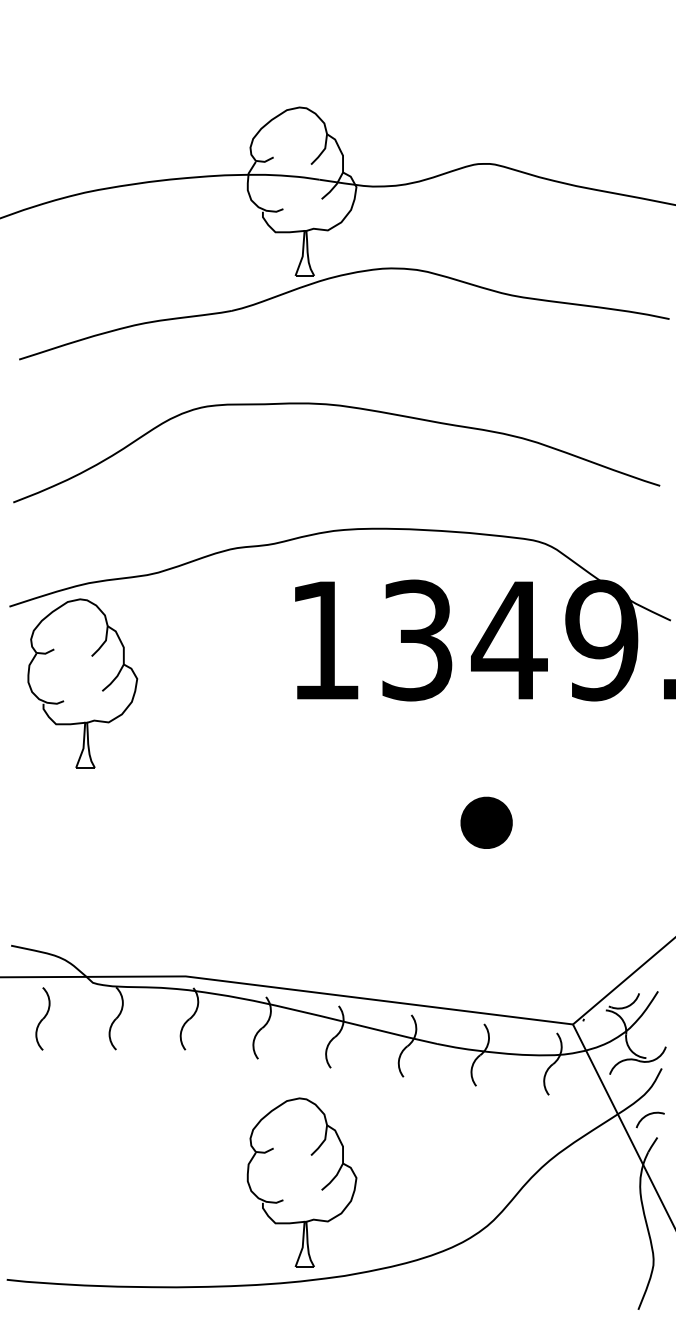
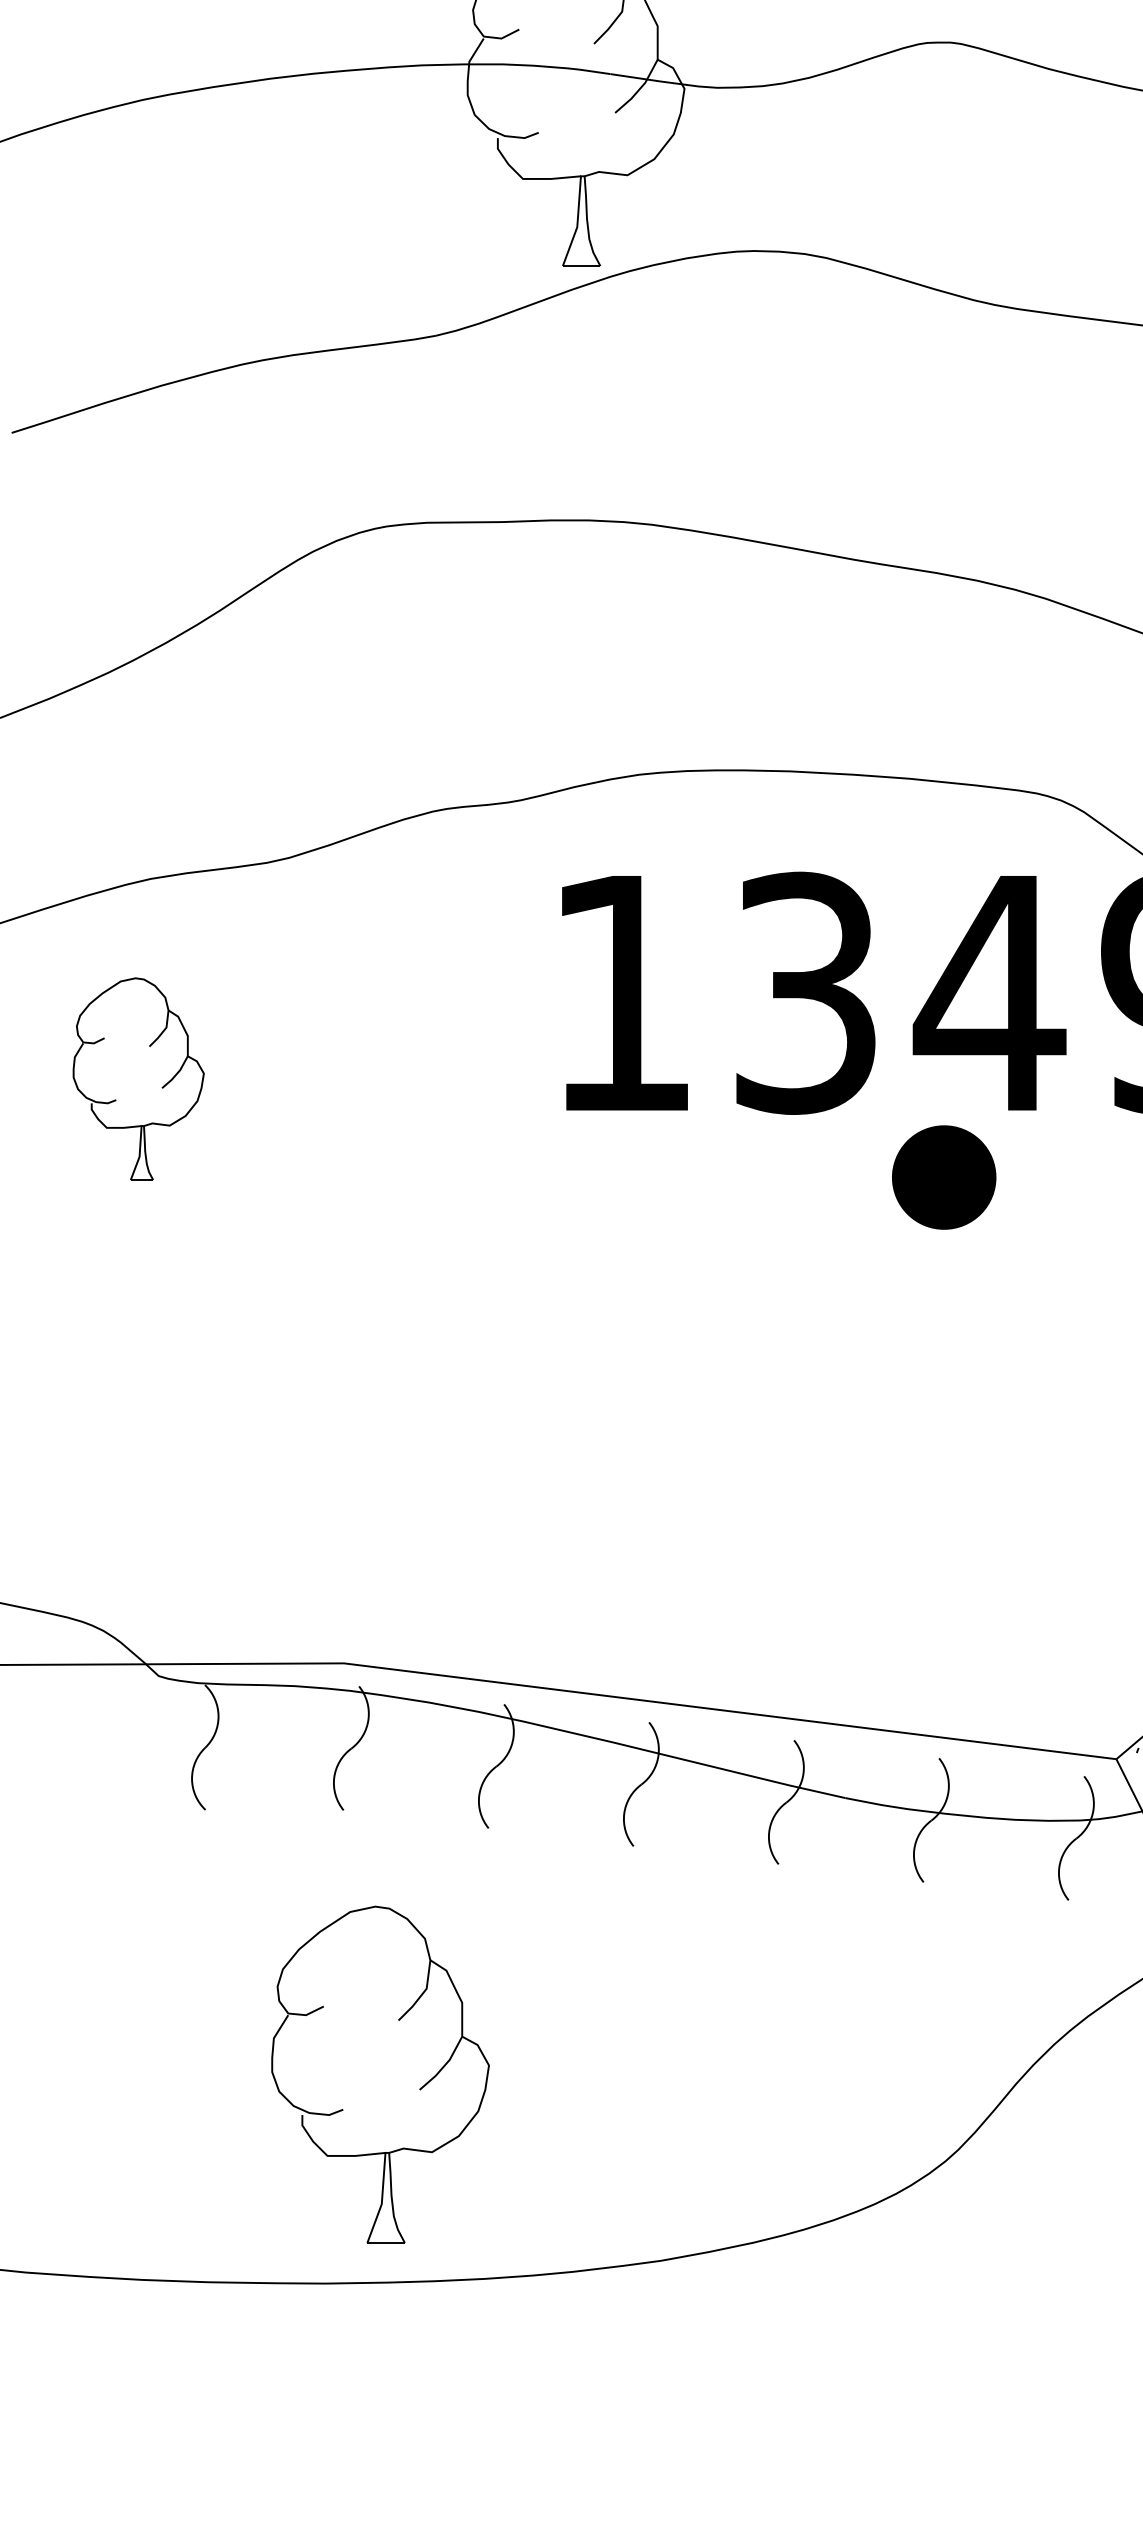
part: (82, 683) -> (137, 1079), size x0.6
part: (486, 822) -> (943, 1176), moved
part: (42, 1018) -> (58, 1747), removed
part: (301, 1182) -> (379, 2074), moved

